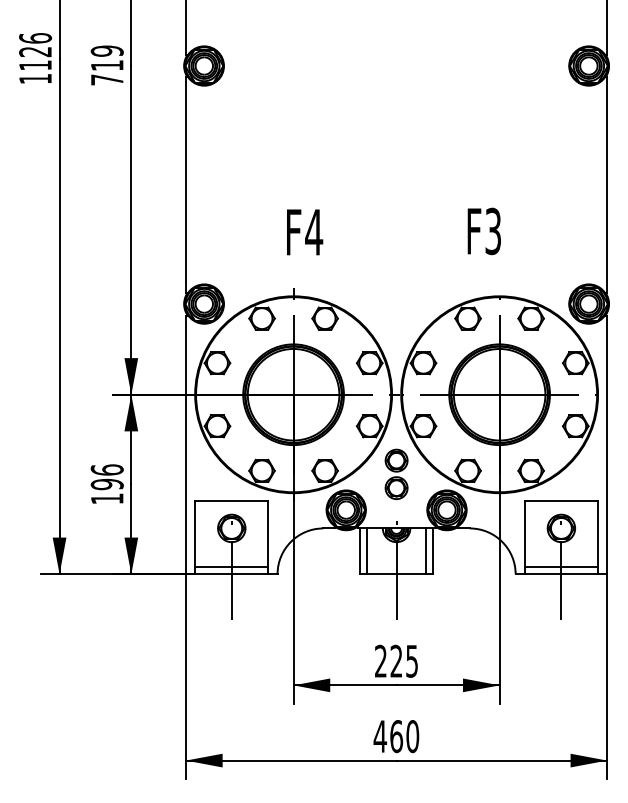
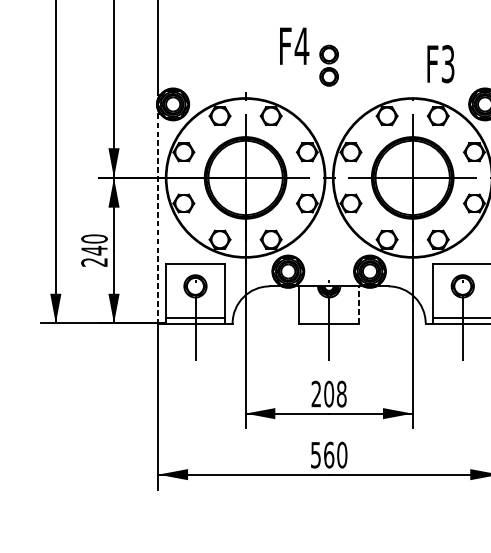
text: (483, 231) -> (440, 64), moved
text: (305, 232) -> (295, 46), moved
line: (186, 445) -> (158, 219), solid -> dashed
part: (396, 473) -> (329, 65), moved
text: (106, 484) -> (93, 250), 196 -> 240
line: (366, 551) -> (304, 305), removed
line: (426, 551) -> (353, 305), removed
line: (433, 551) -> (359, 305), solid -> dashed
text: (404, 660) -> (335, 393), 225 -> 208
text: (379, 736) -> (315, 455), 460 -> 560

